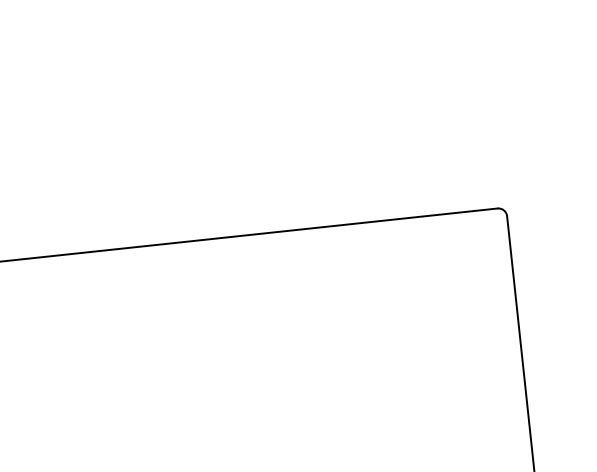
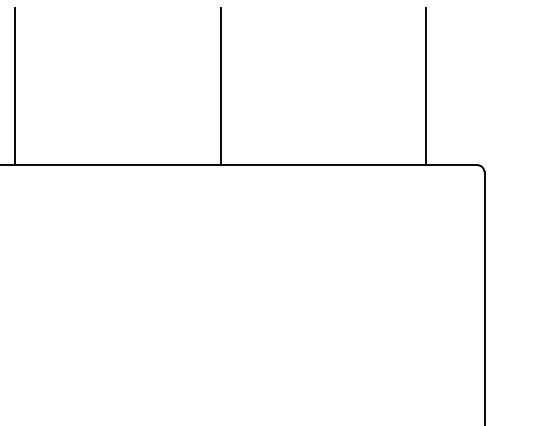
line: (426, 122) -> (425, 86), added
line: (185, 148) -> (220, 86), added

